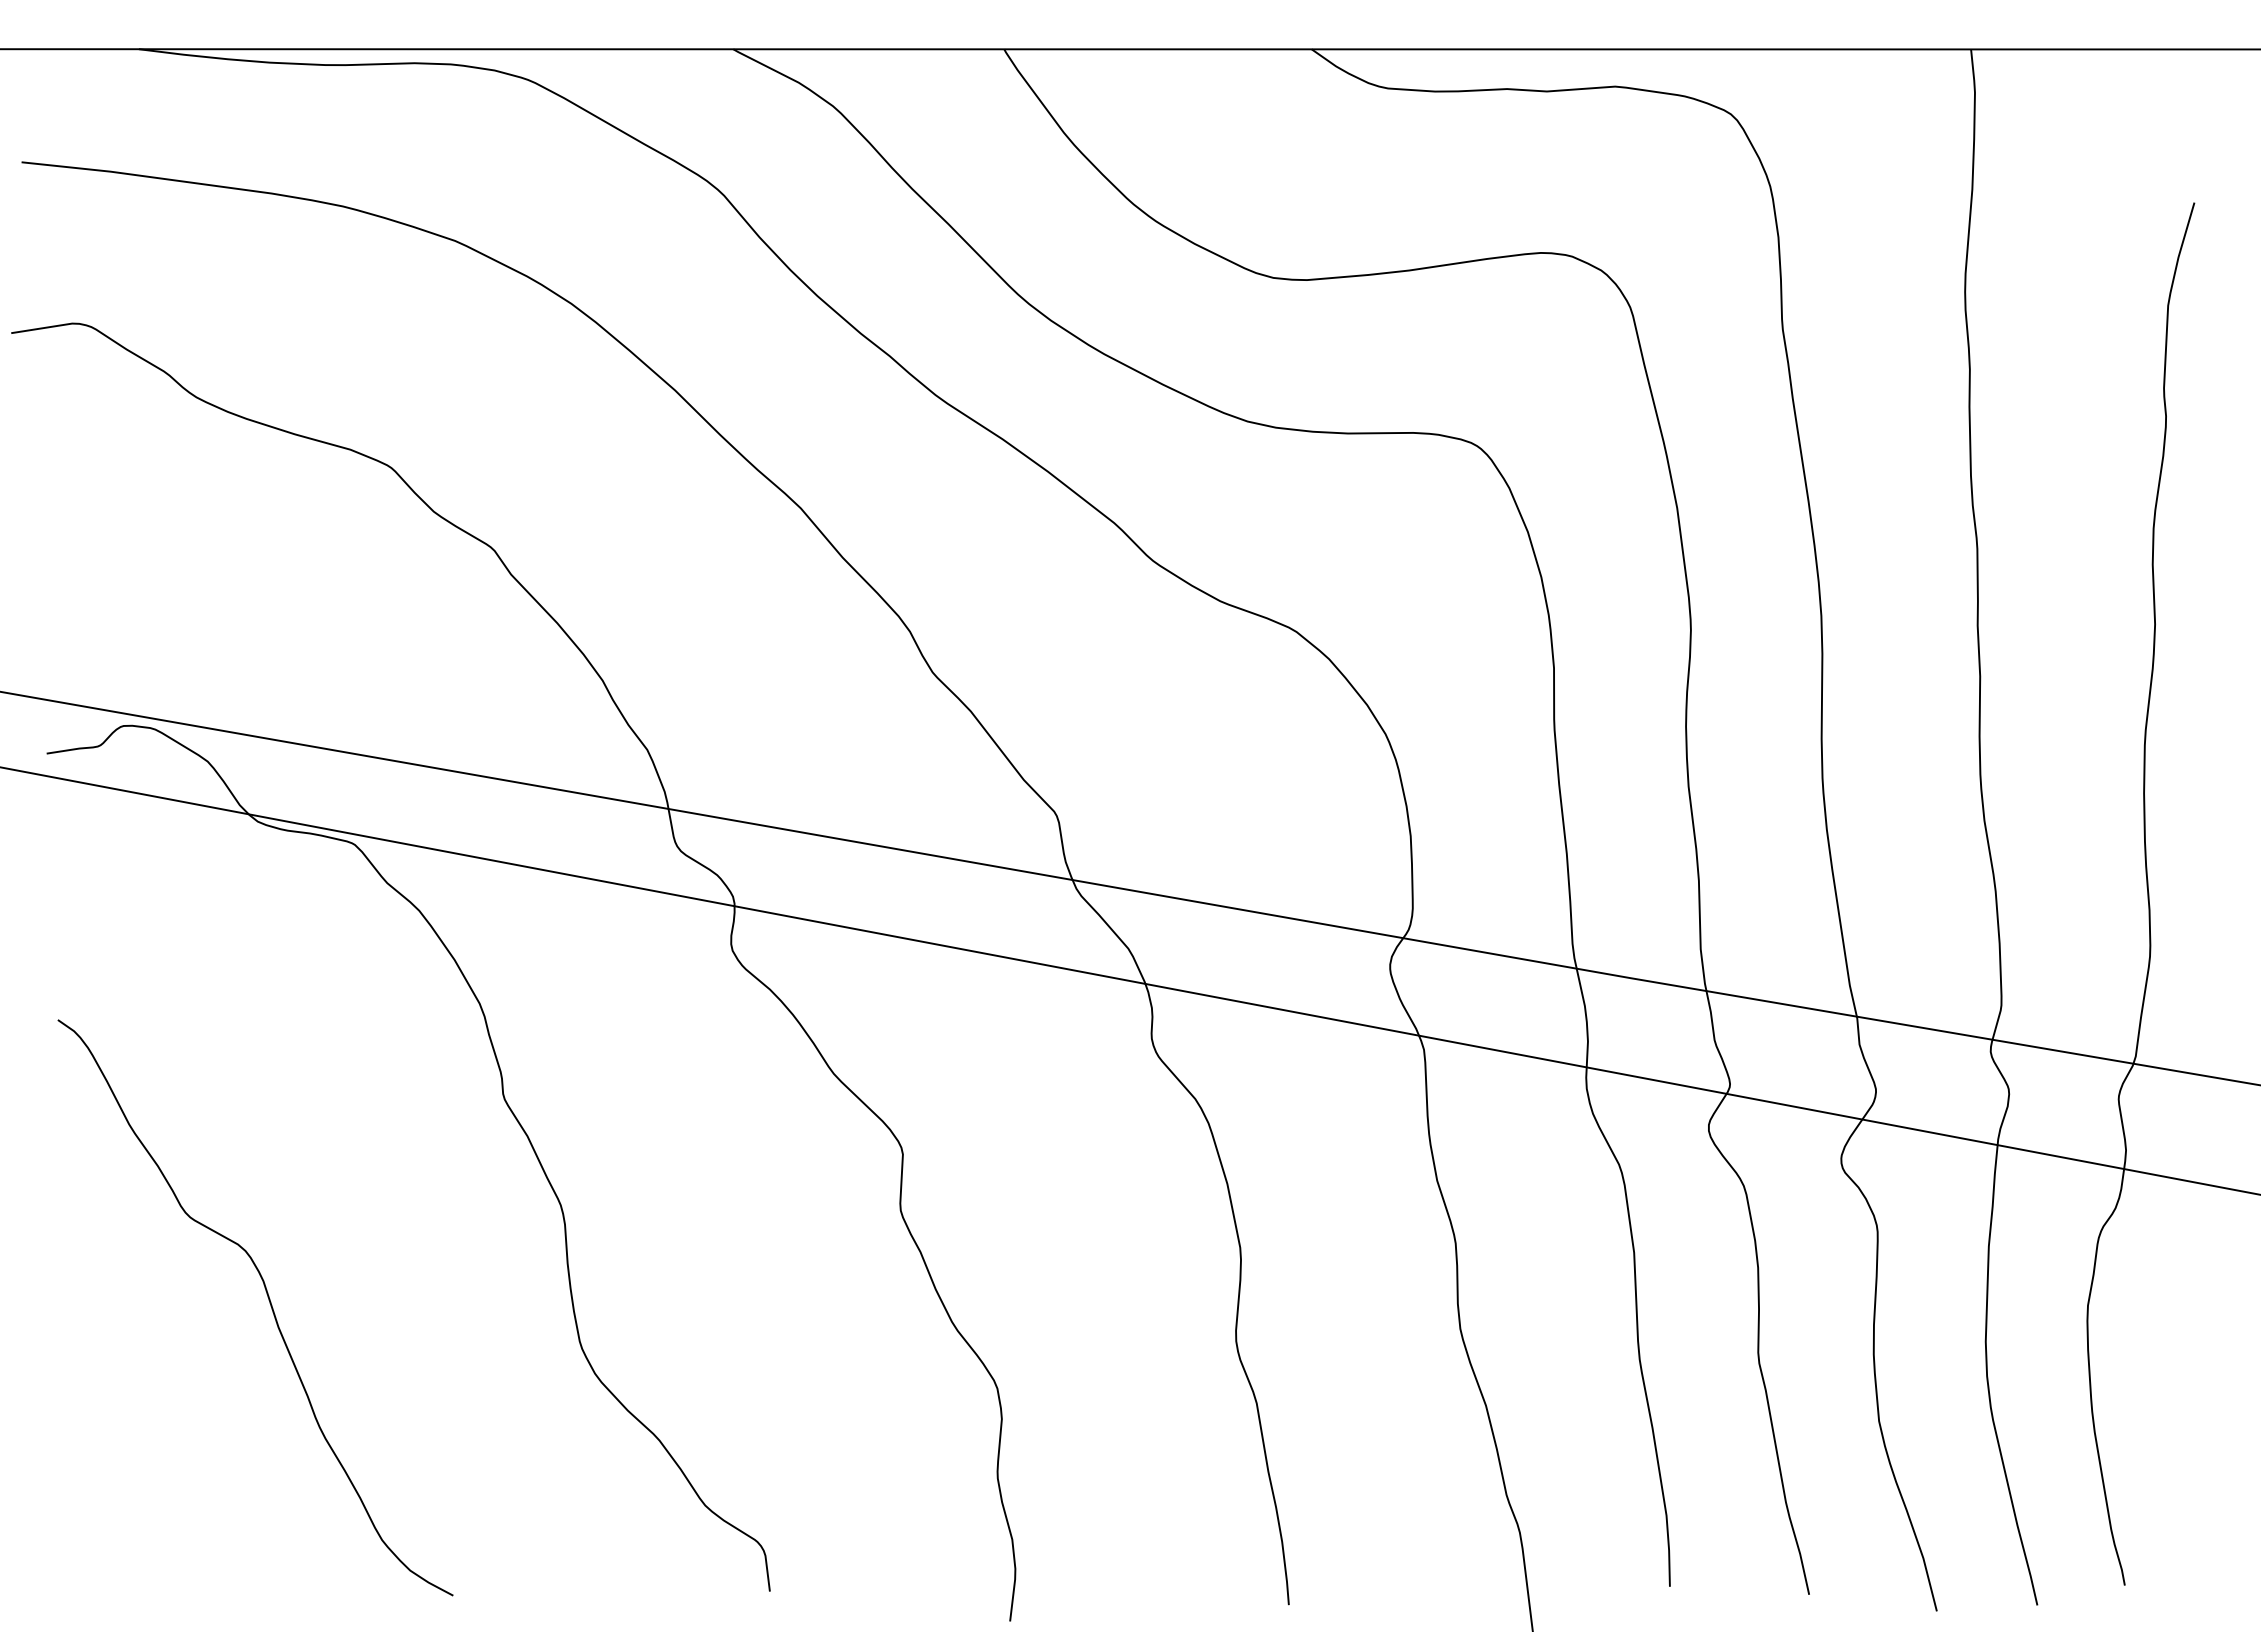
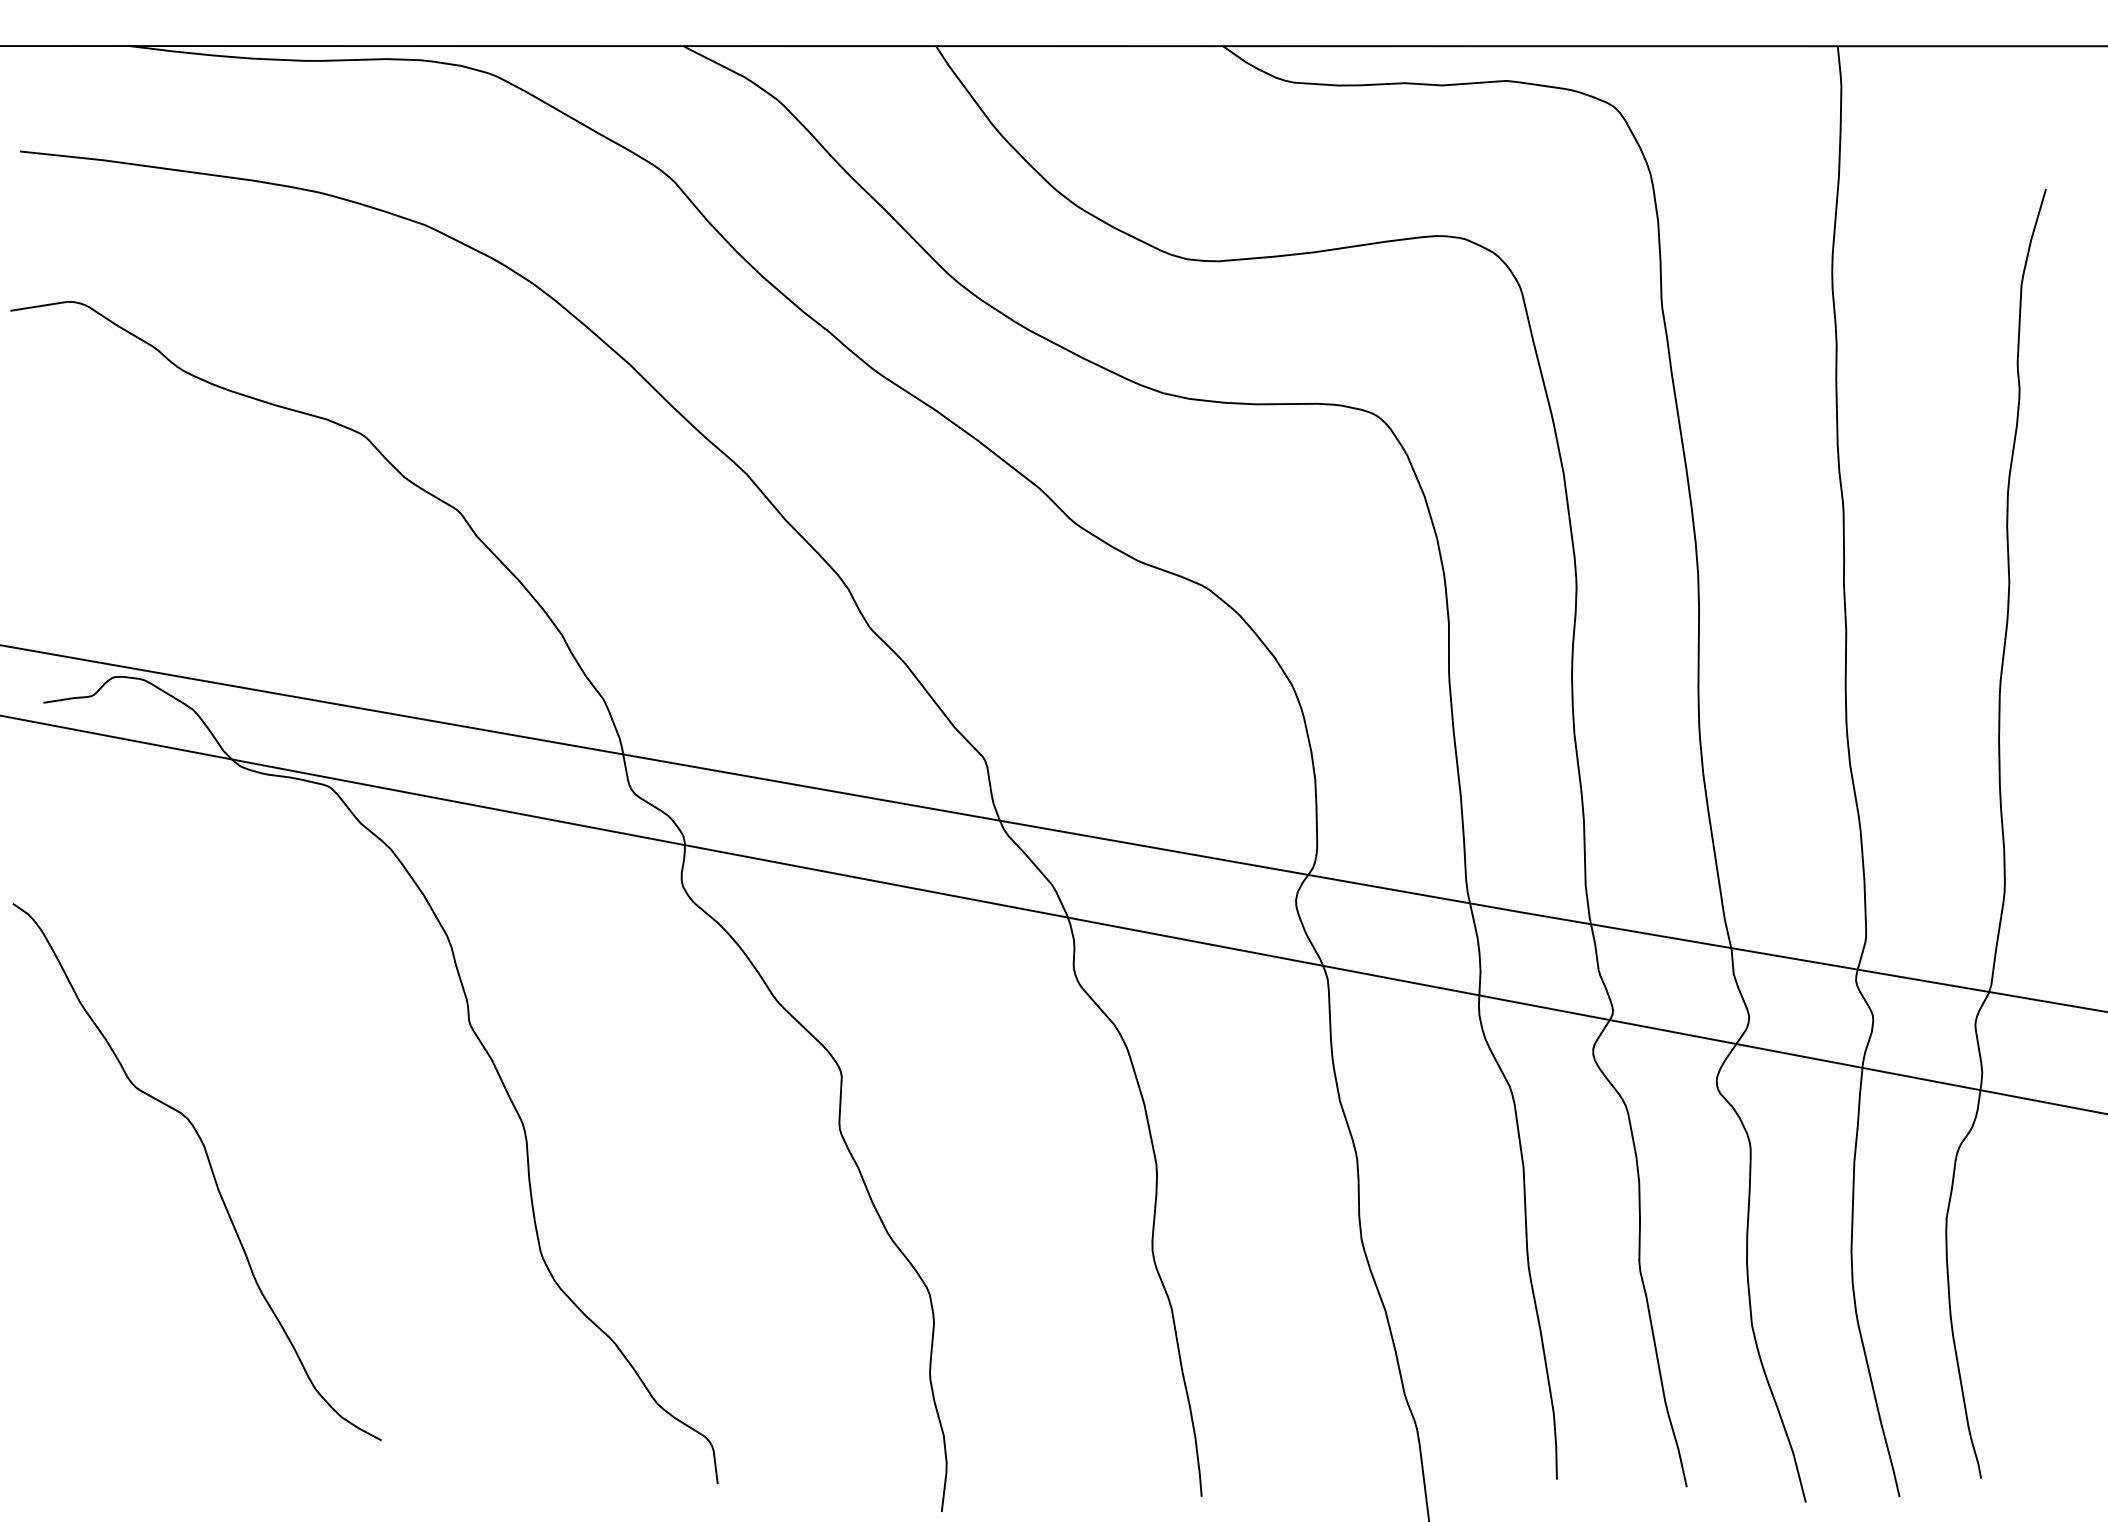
curve: (269, 1303) -> (210, 1167), moved

